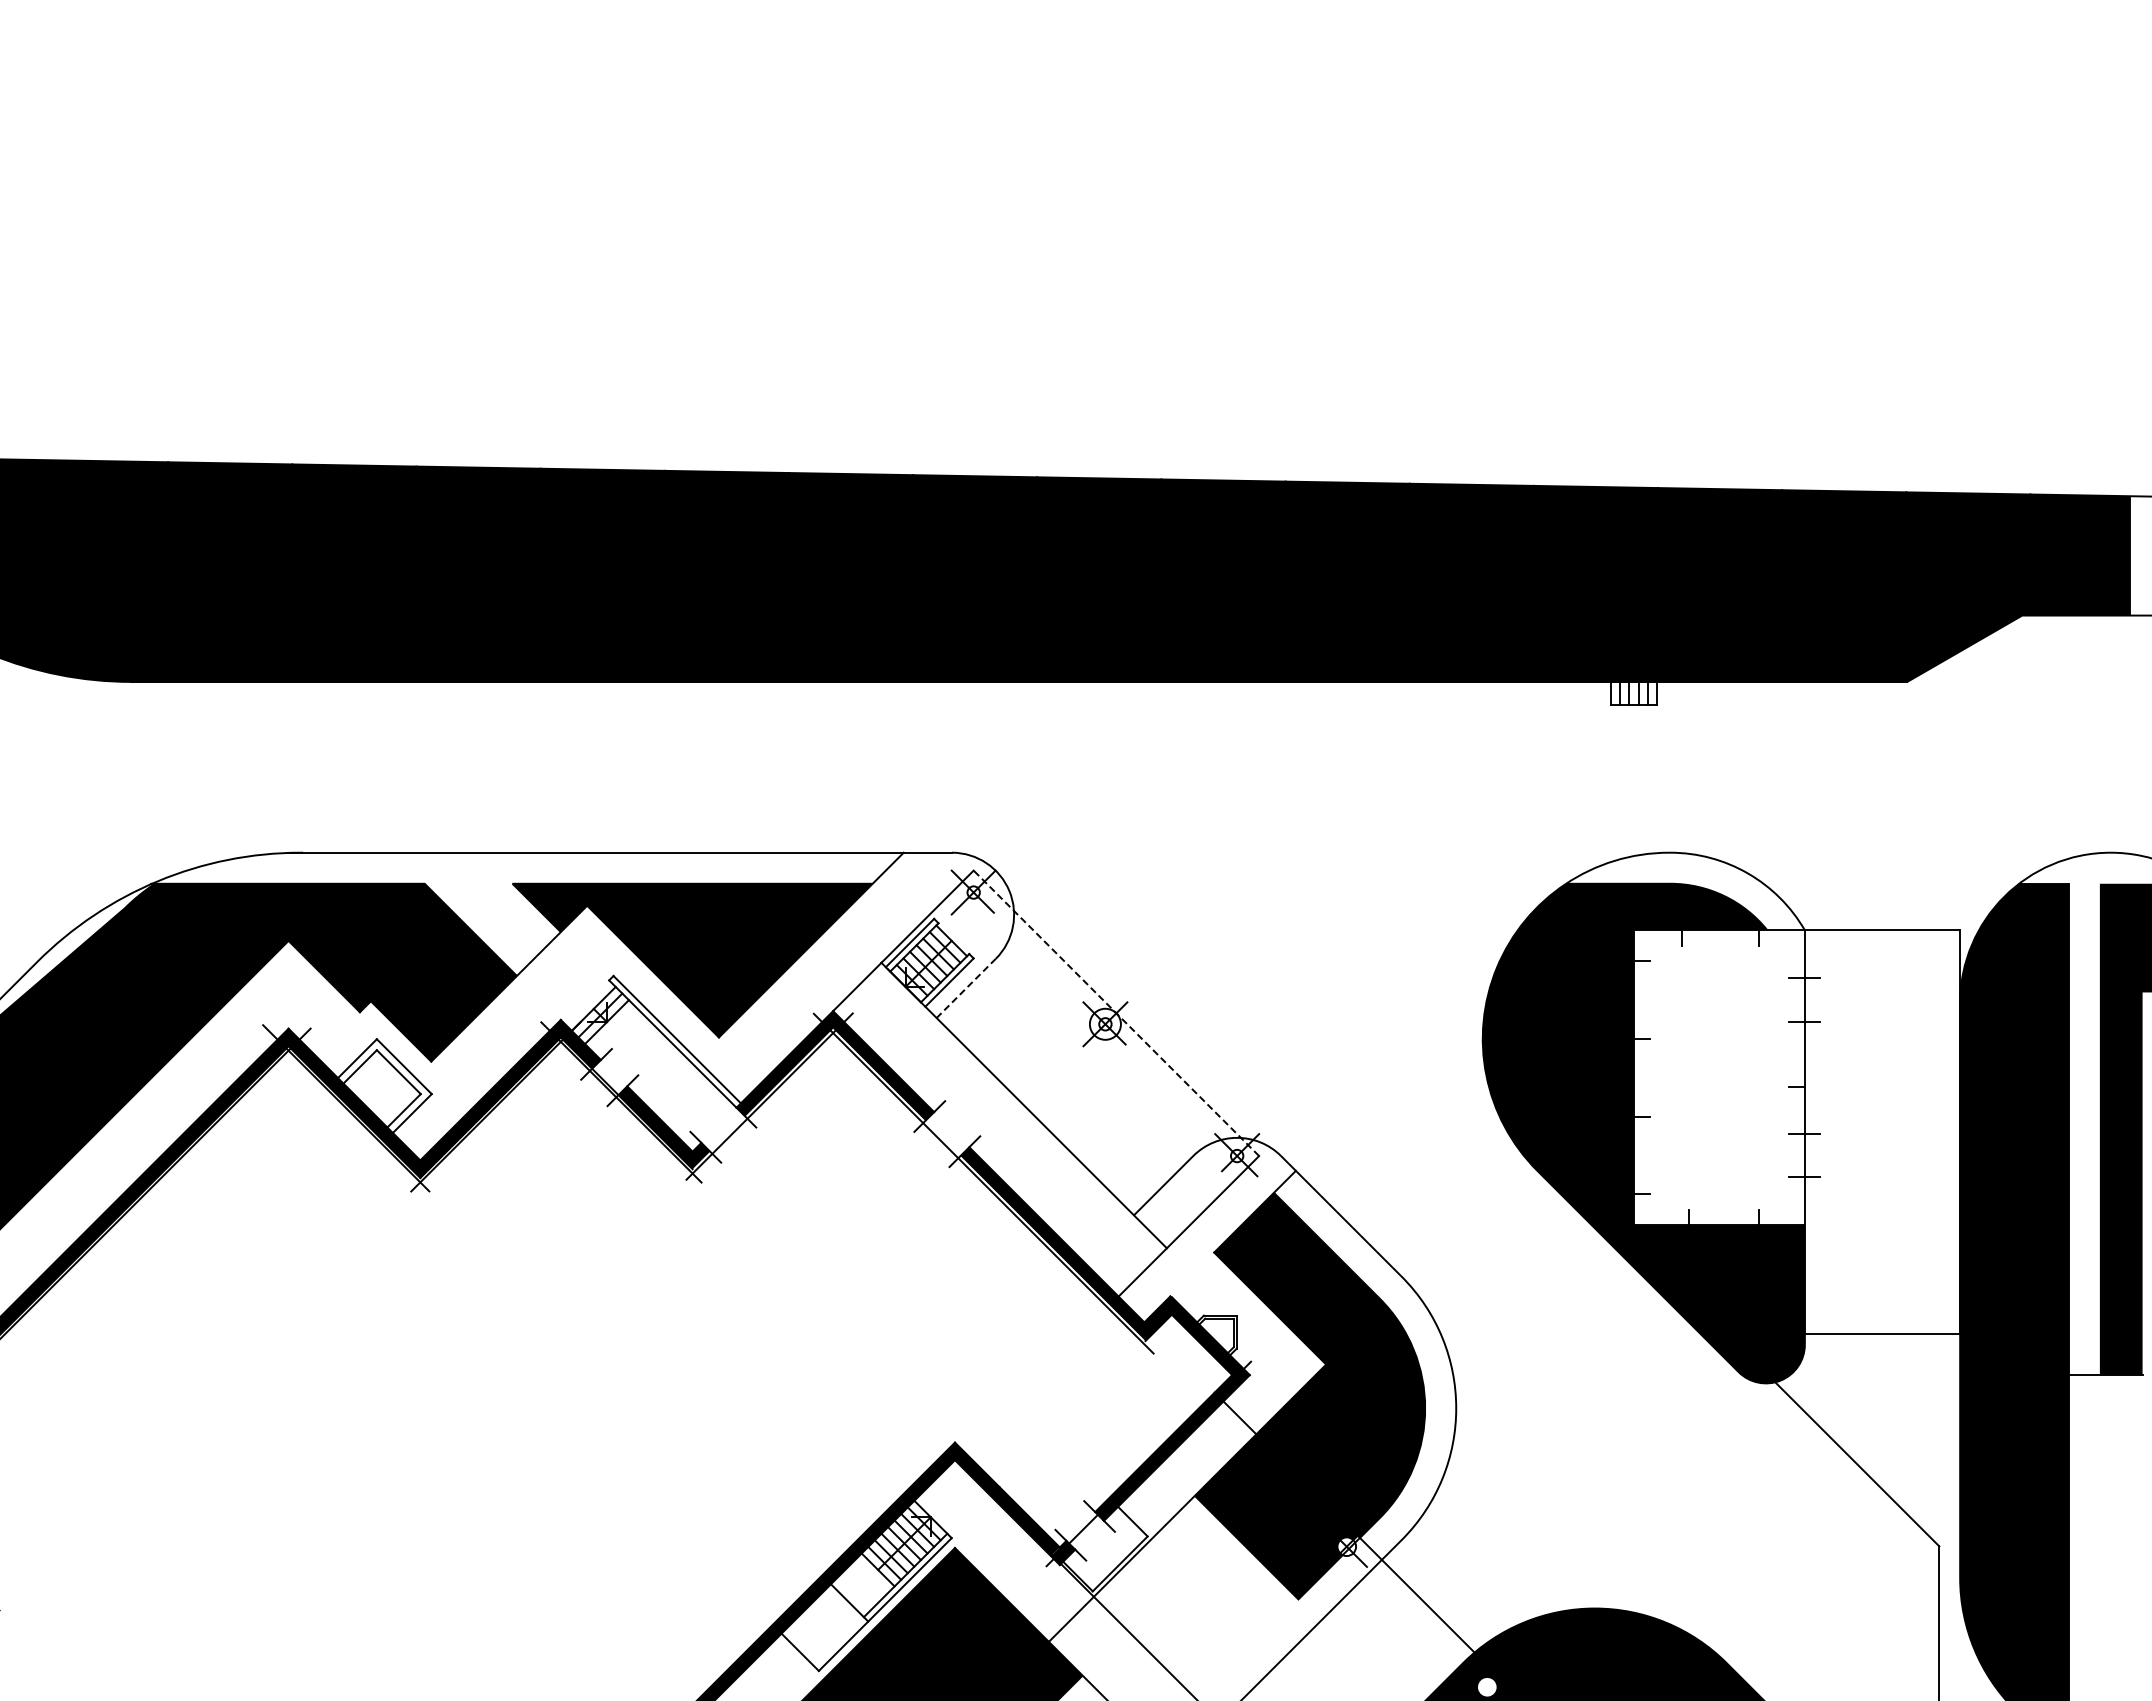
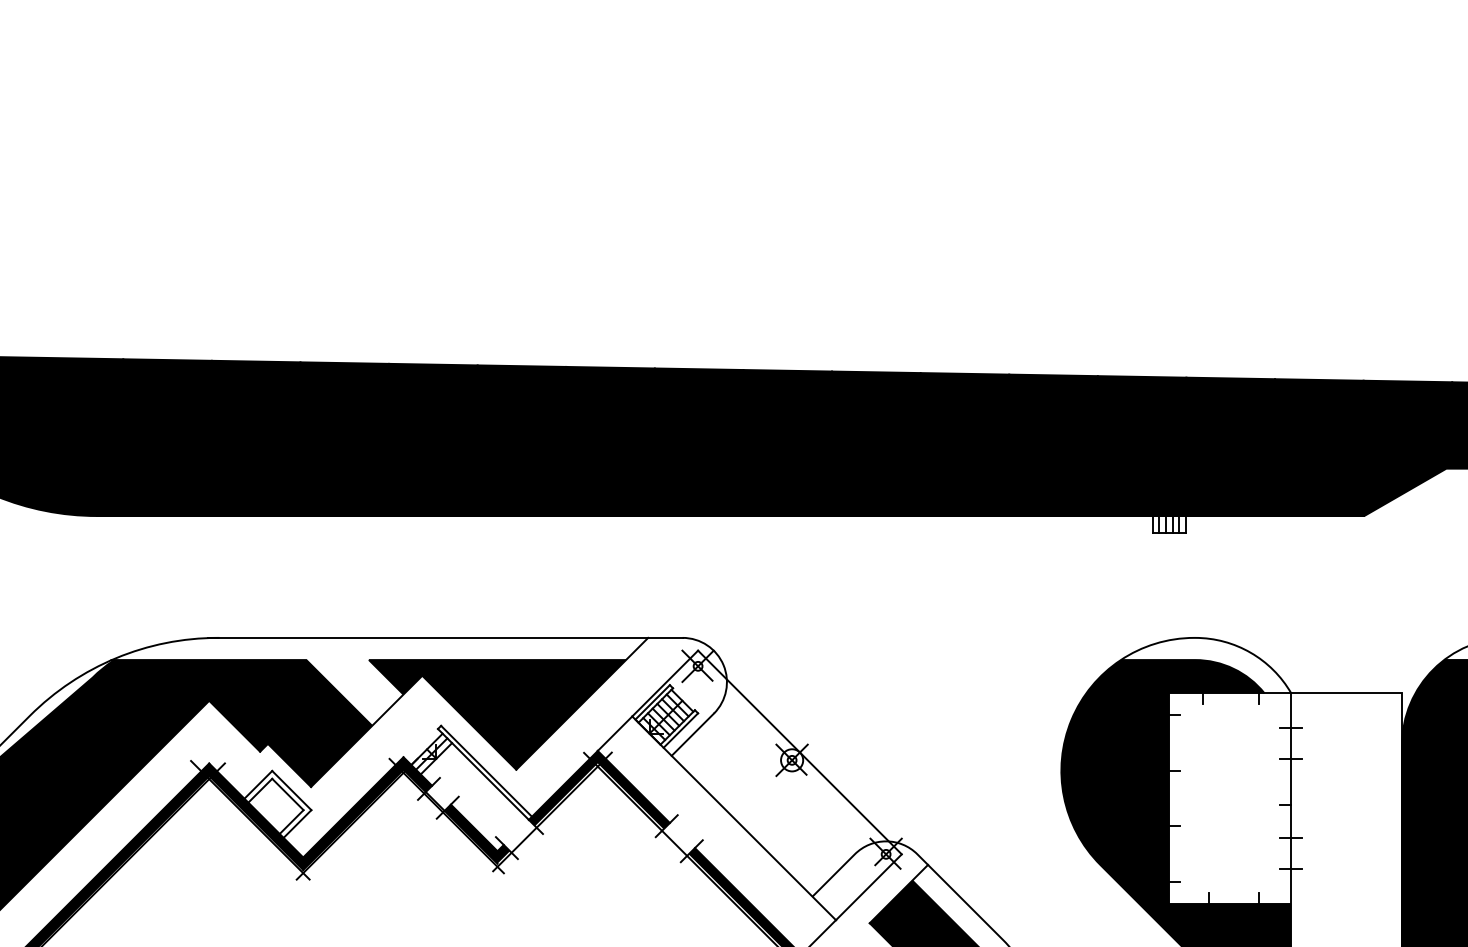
line: (966, 988) -> (692, 734), dashed -> solid
line: (1116, 1013) -> (800, 752), dashed -> solid

